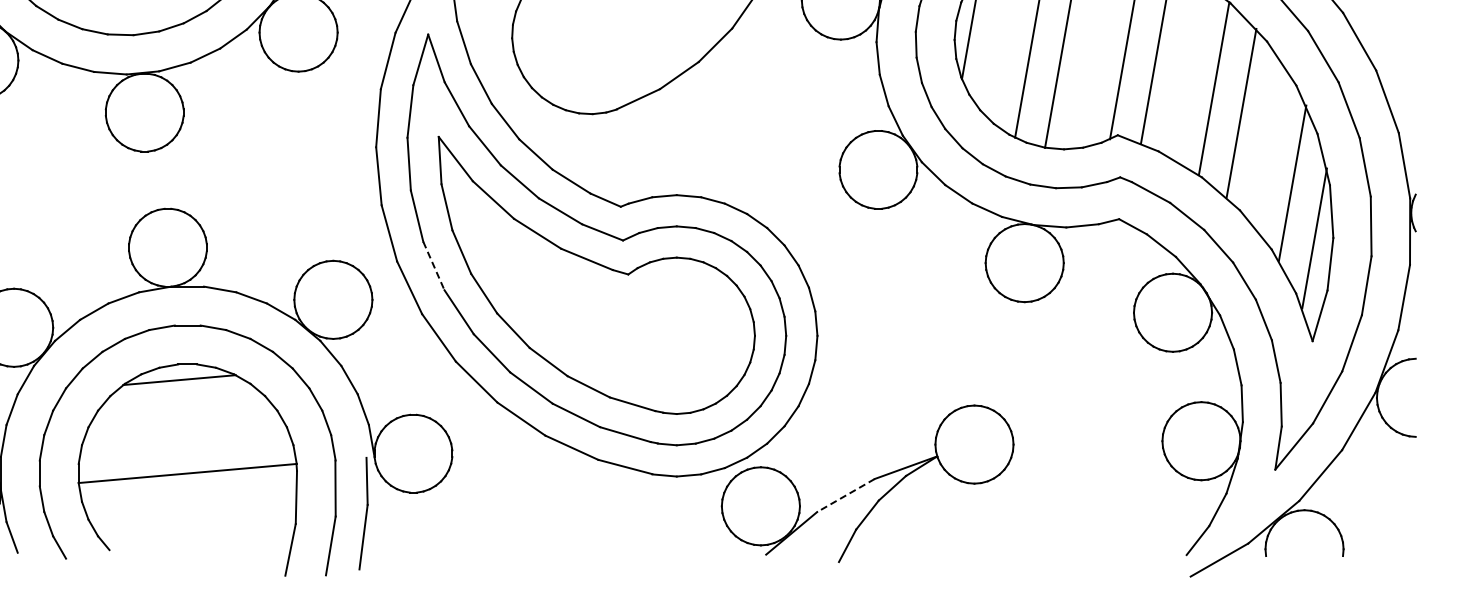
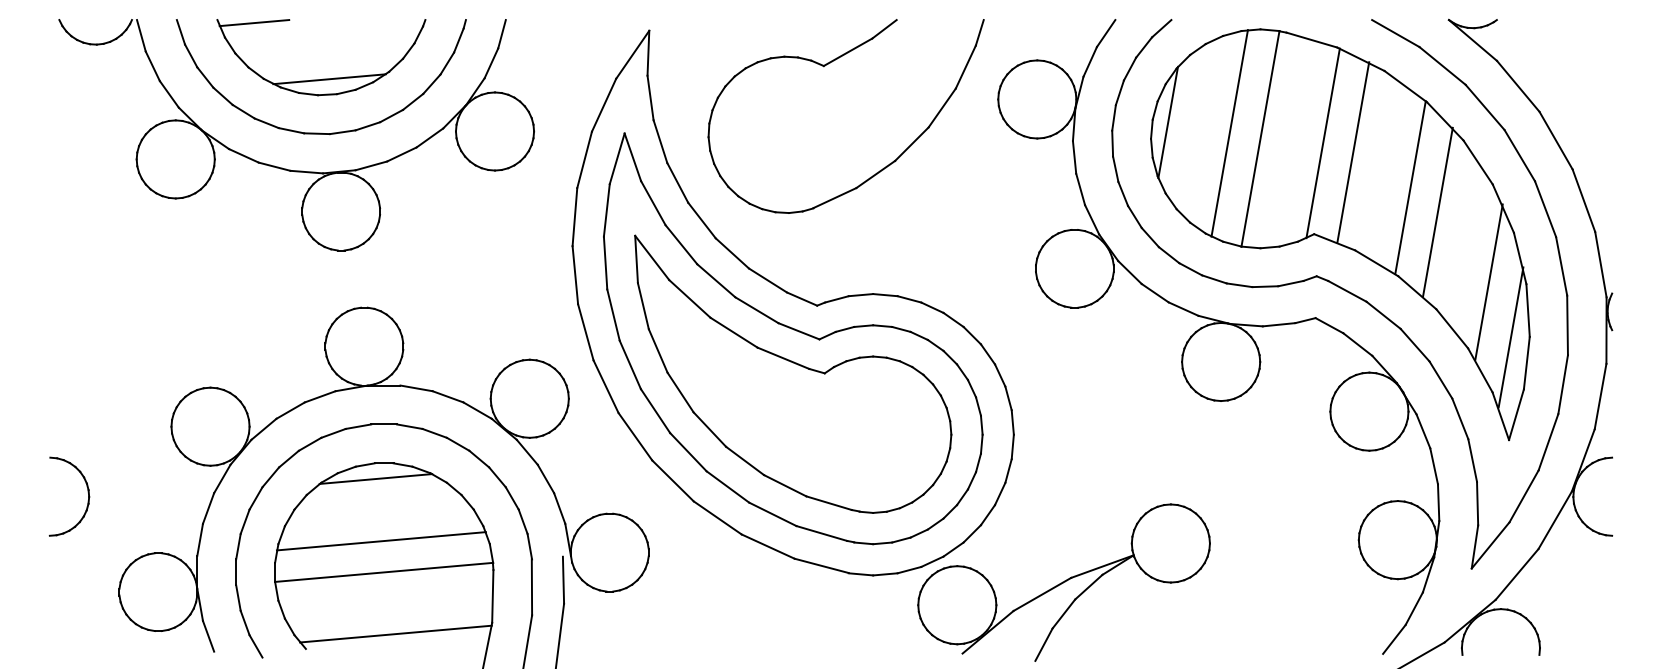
line: (434, 266) -> (630, 365), dashed -> solid
line: (184, 442) -> (380, 541), added
line: (845, 495) -> (1041, 594), dashed -> solid
line: (199, 534) -> (395, 633), added

